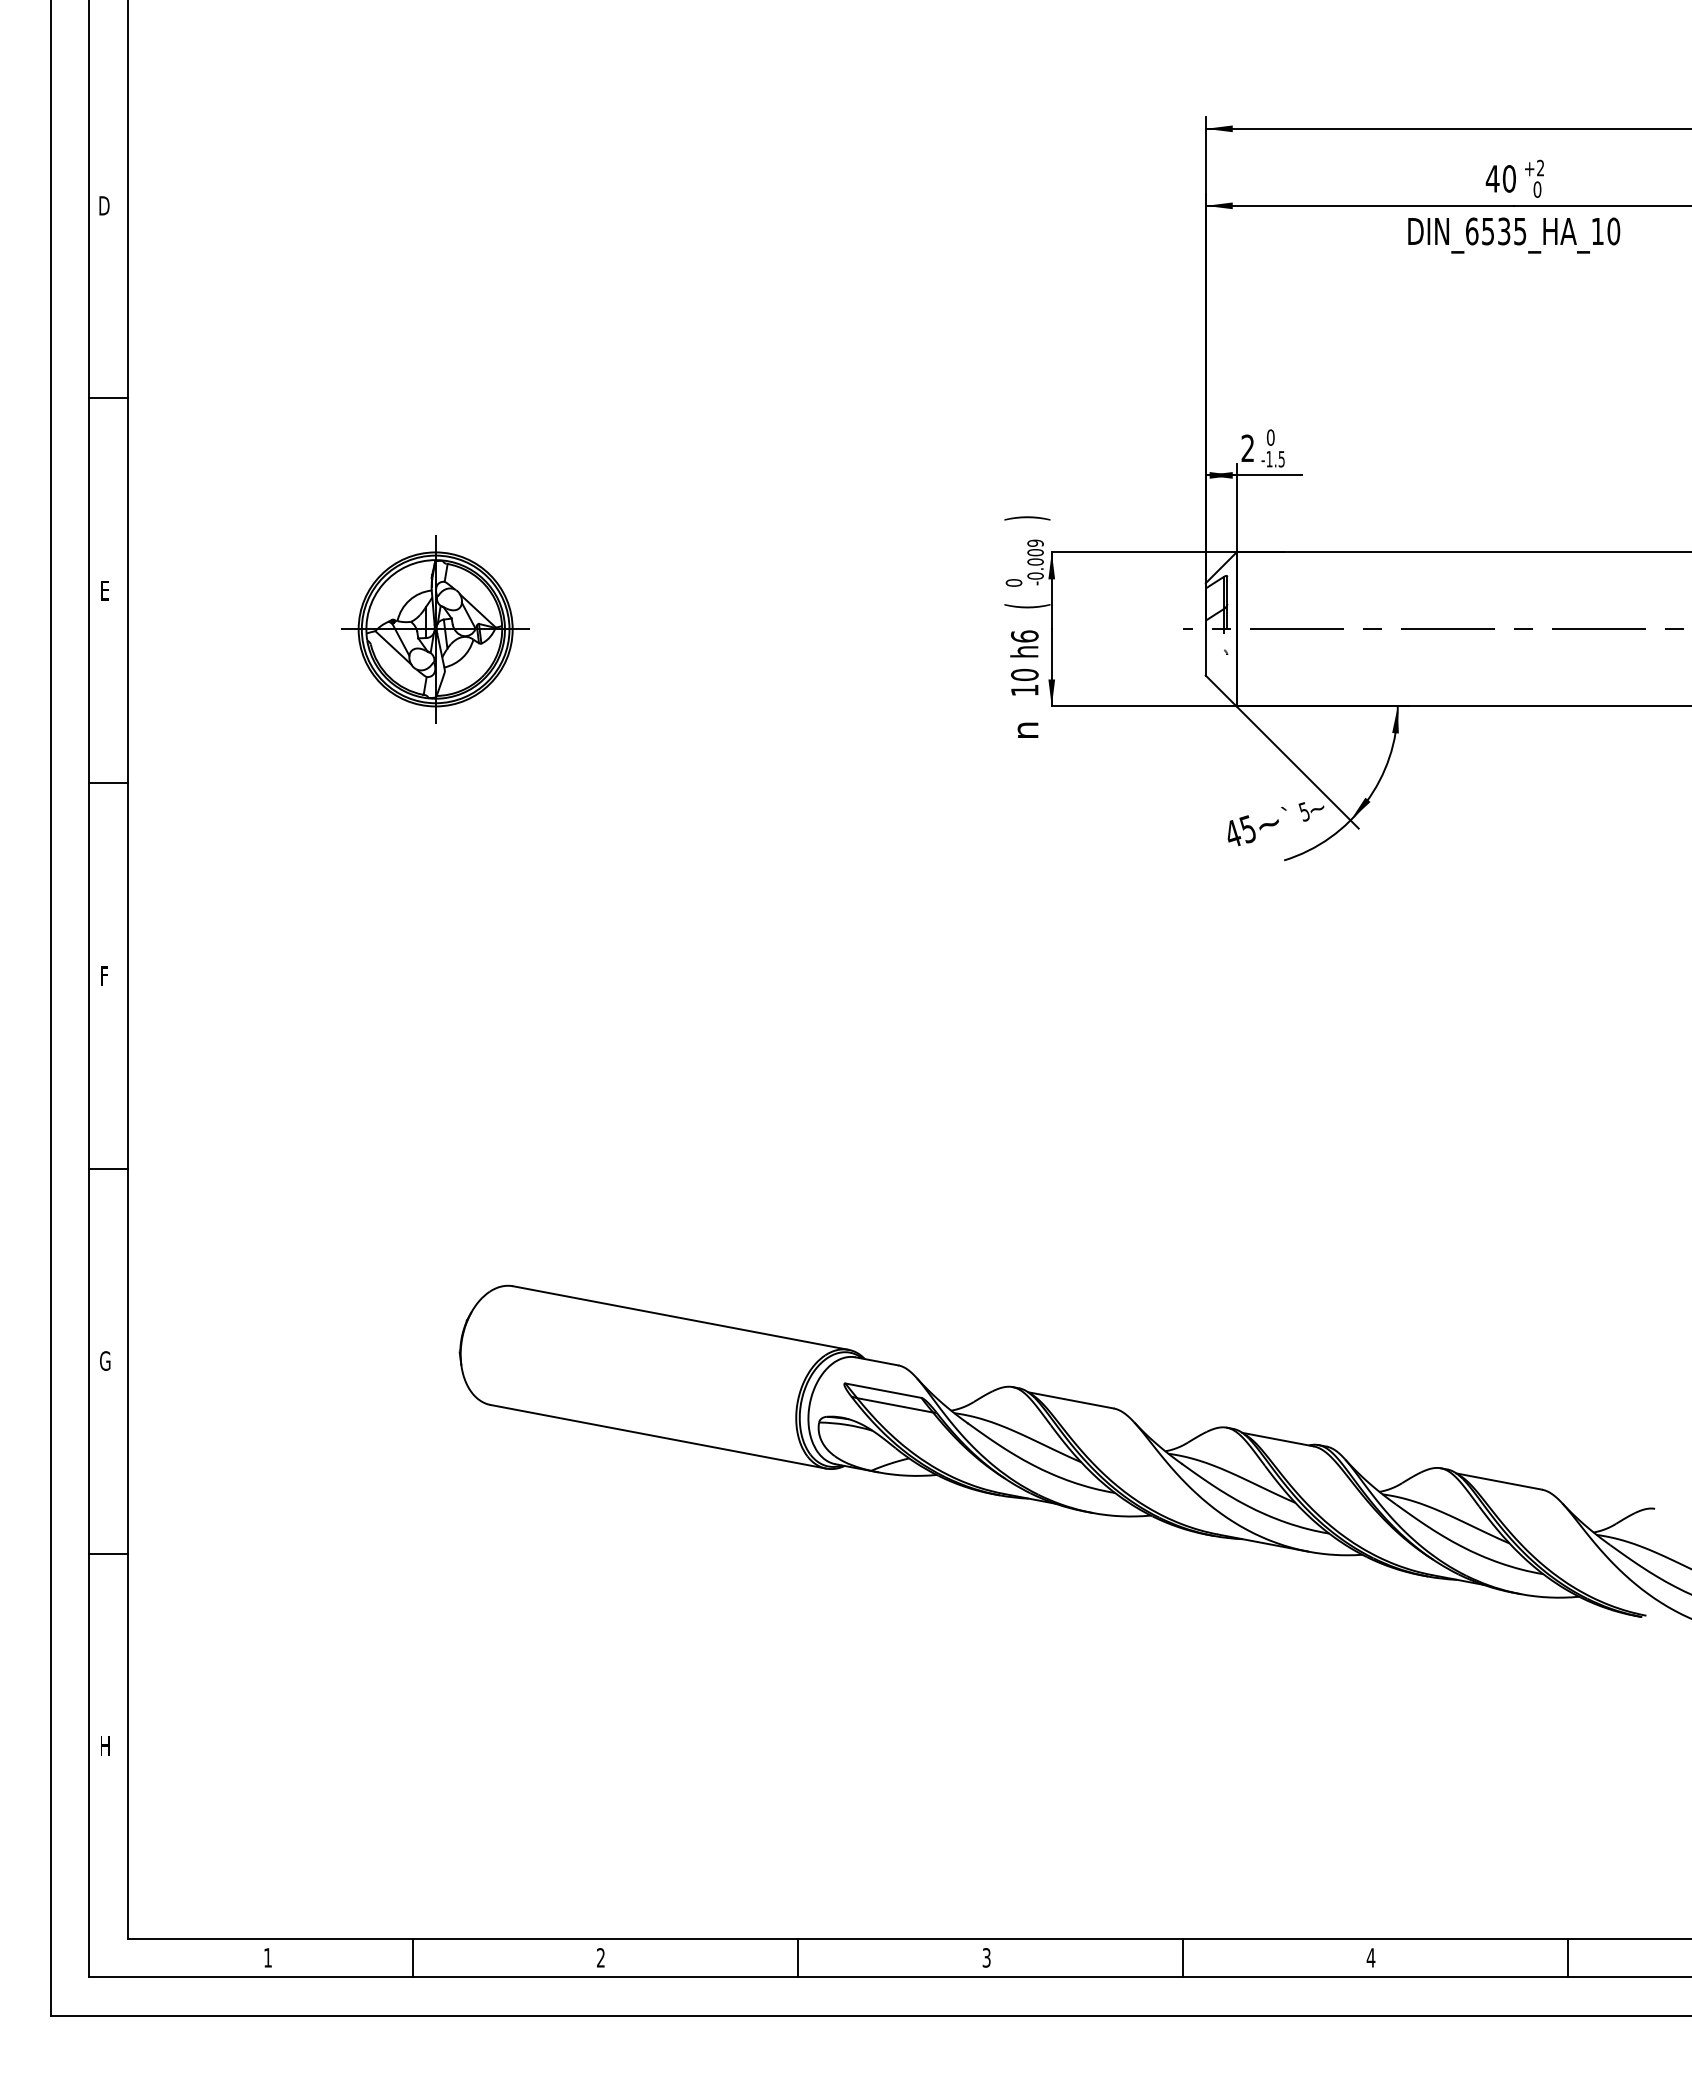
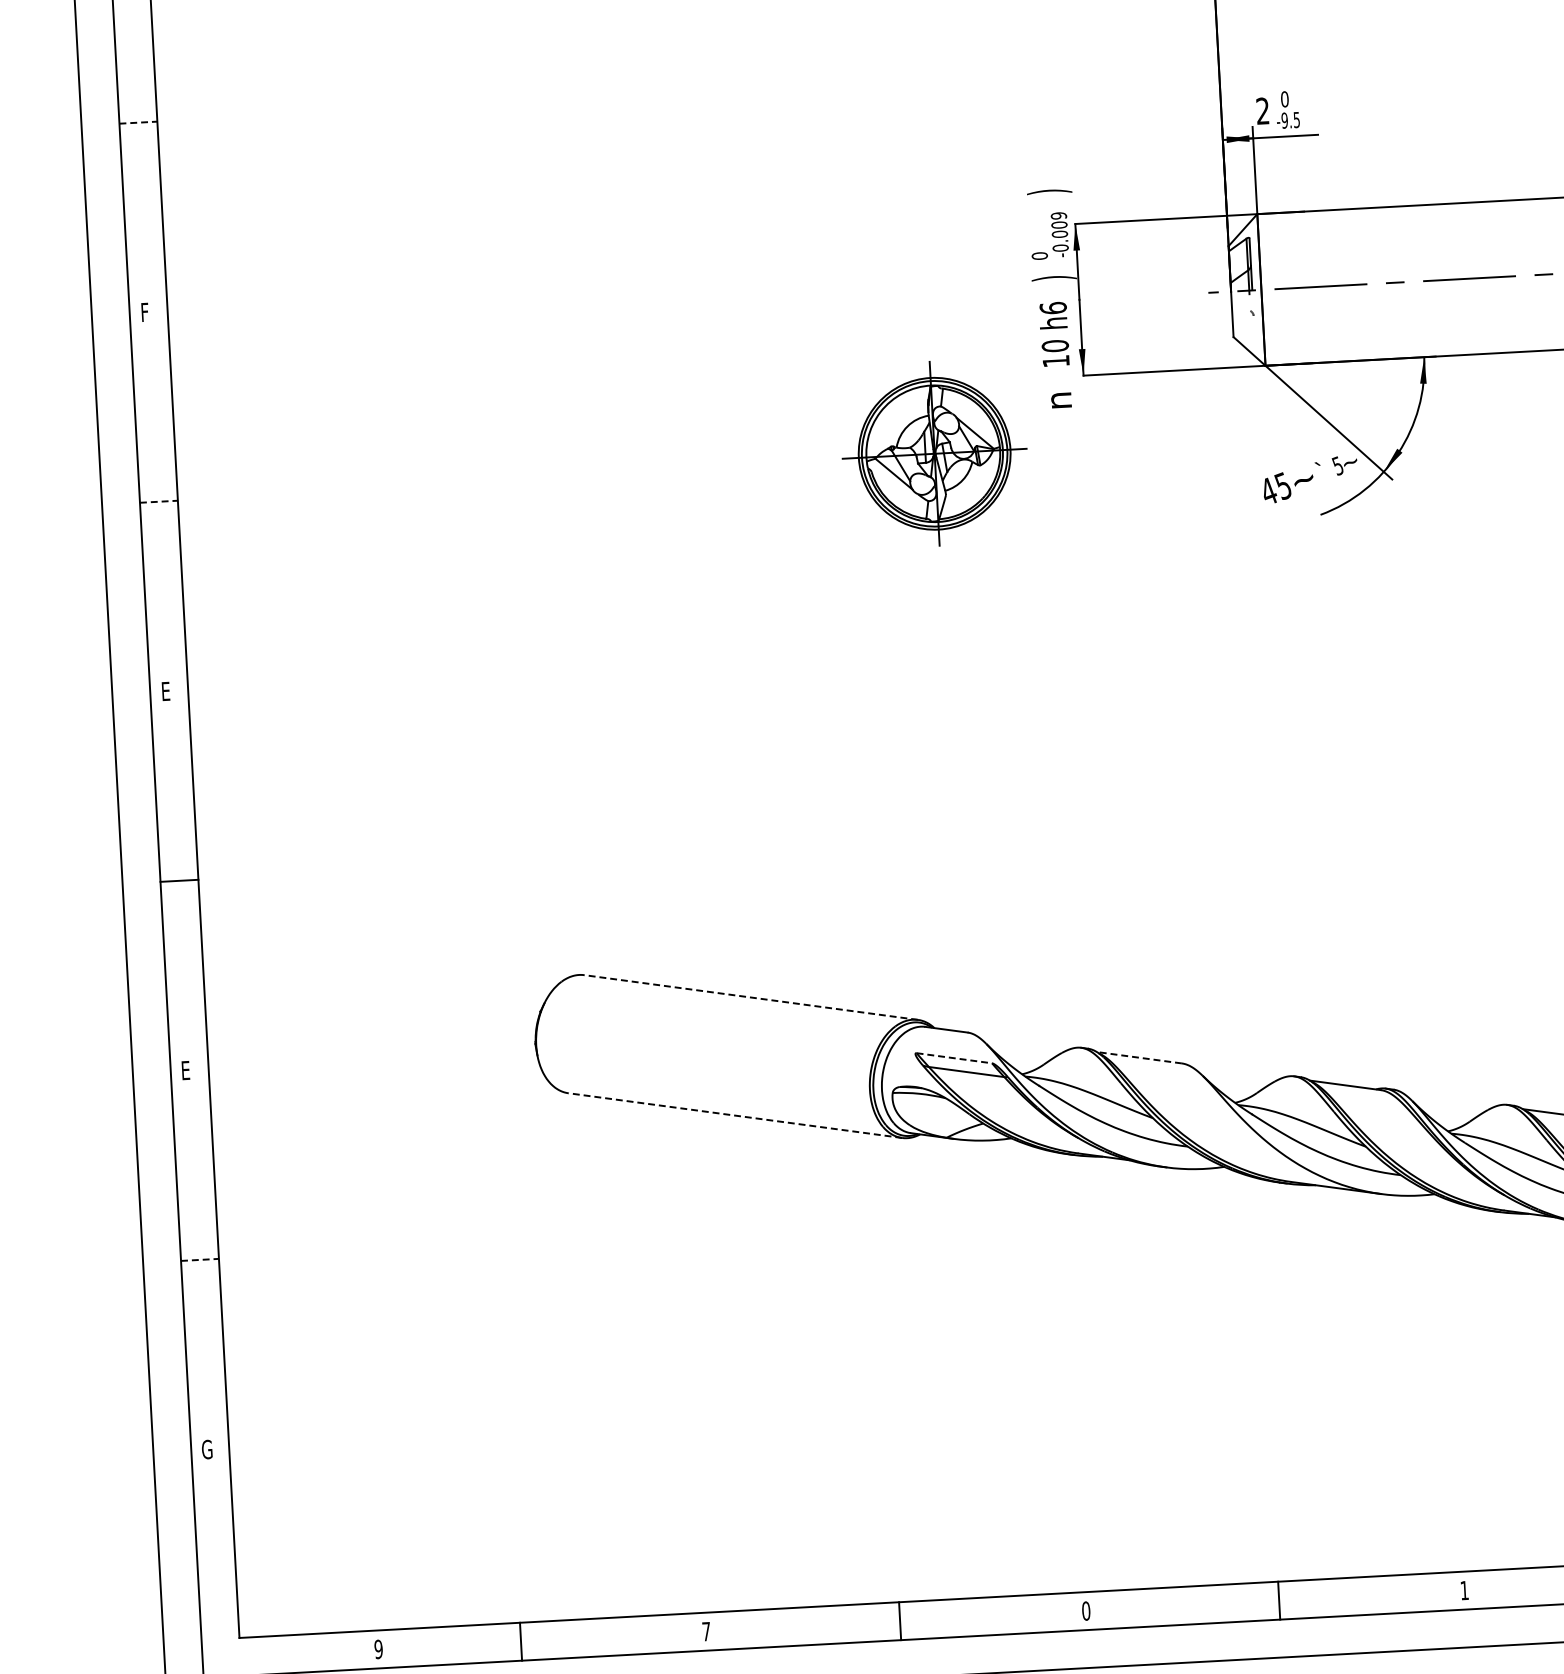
line: (108, 398) -> (138, 122), solid -> dashed
text: (1269, 458) -> (1284, 119), -1.5 -> -9.5
text: (105, 590) -> (145, 311), E -> F
text: (1027, 606) -> (1054, 278), ( -> )
part: (435, 629) -> (934, 453), moved
line: (108, 783) -> (159, 501), solid -> dashed
text: (105, 975) -> (166, 690), F -> E
line: (680, 1318) -> (750, 997), solid -> dashed
text: (105, 1360) -> (186, 1069), G -> E
line: (883, 1390) -> (954, 1058), solid -> dashed
line: (1070, 1400) -> (1139, 1057), solid -> dashed
line: (658, 1436) -> (735, 1115), solid -> dashed
line: (108, 1553) -> (200, 1259), solid -> dashed
text: (105, 1745) -> (207, 1449), H -> G
text: (267, 1957) -> (378, 1649), 1 -> 9
text: (600, 1957) -> (706, 1631), 2 -> 7
text: (986, 1957) -> (1086, 1610), 3 -> 0
text: (1370, 1957) -> (1464, 1590), 4 -> 1

